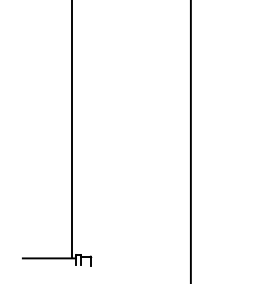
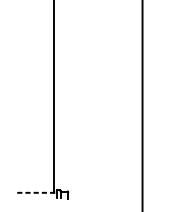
line: (49, 258) -> (37, 192), solid -> dashed

